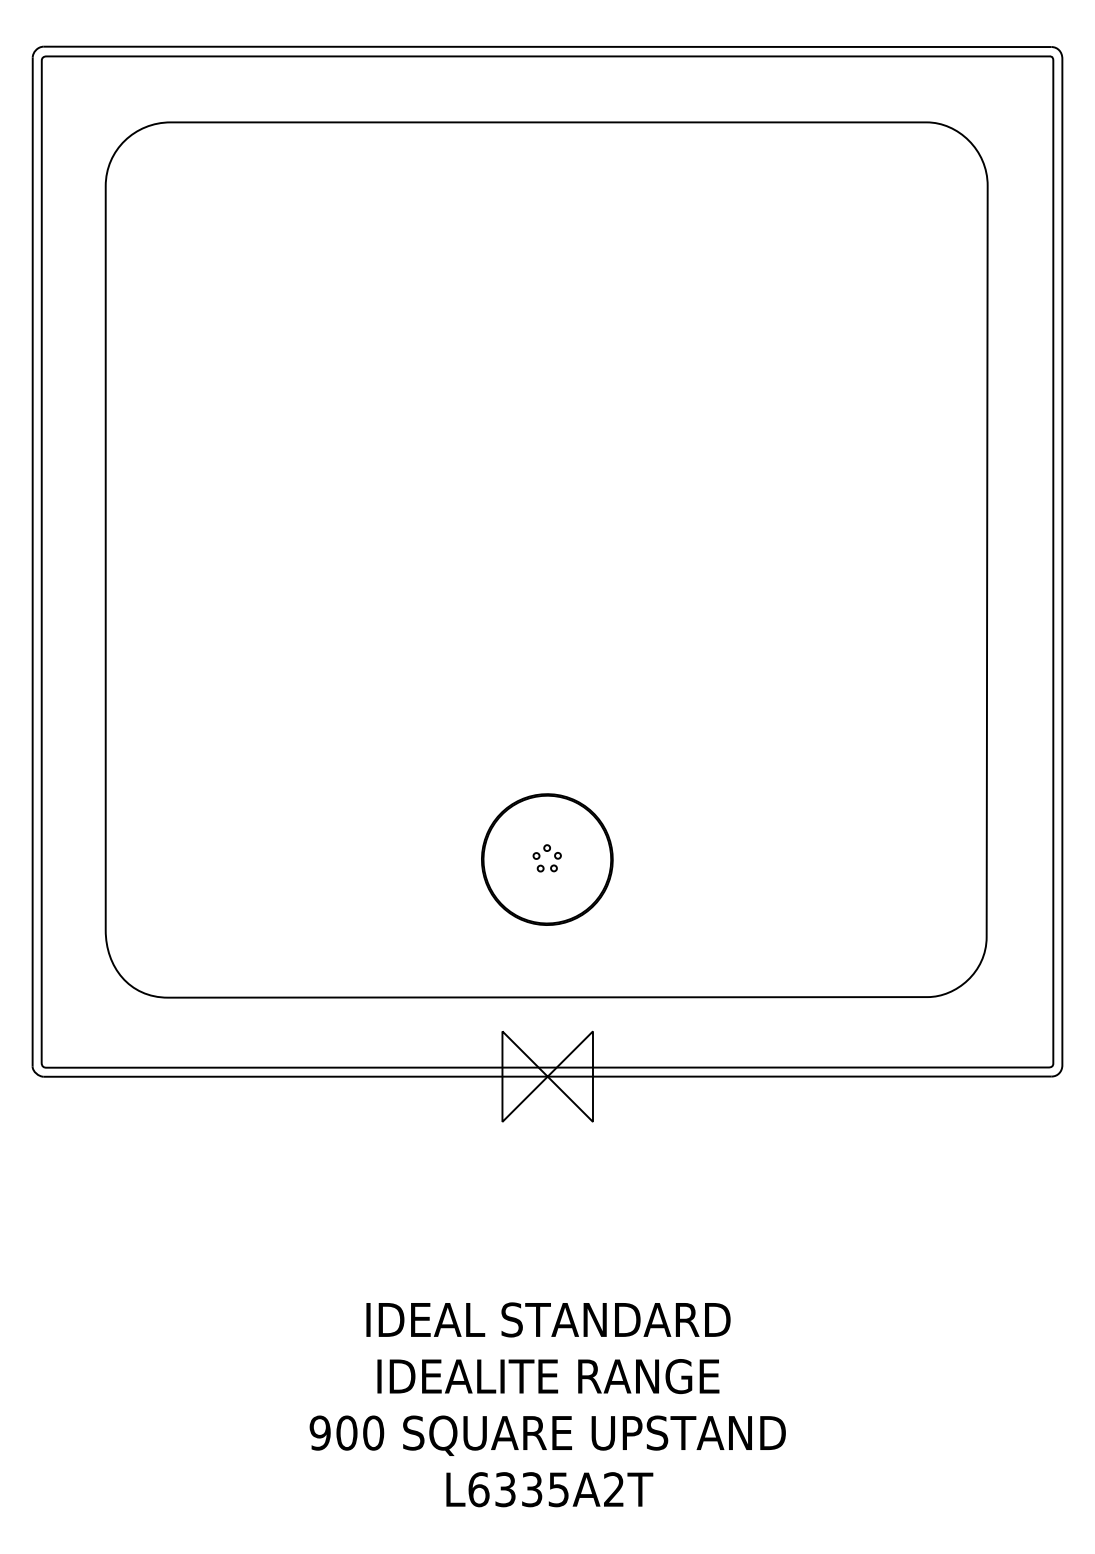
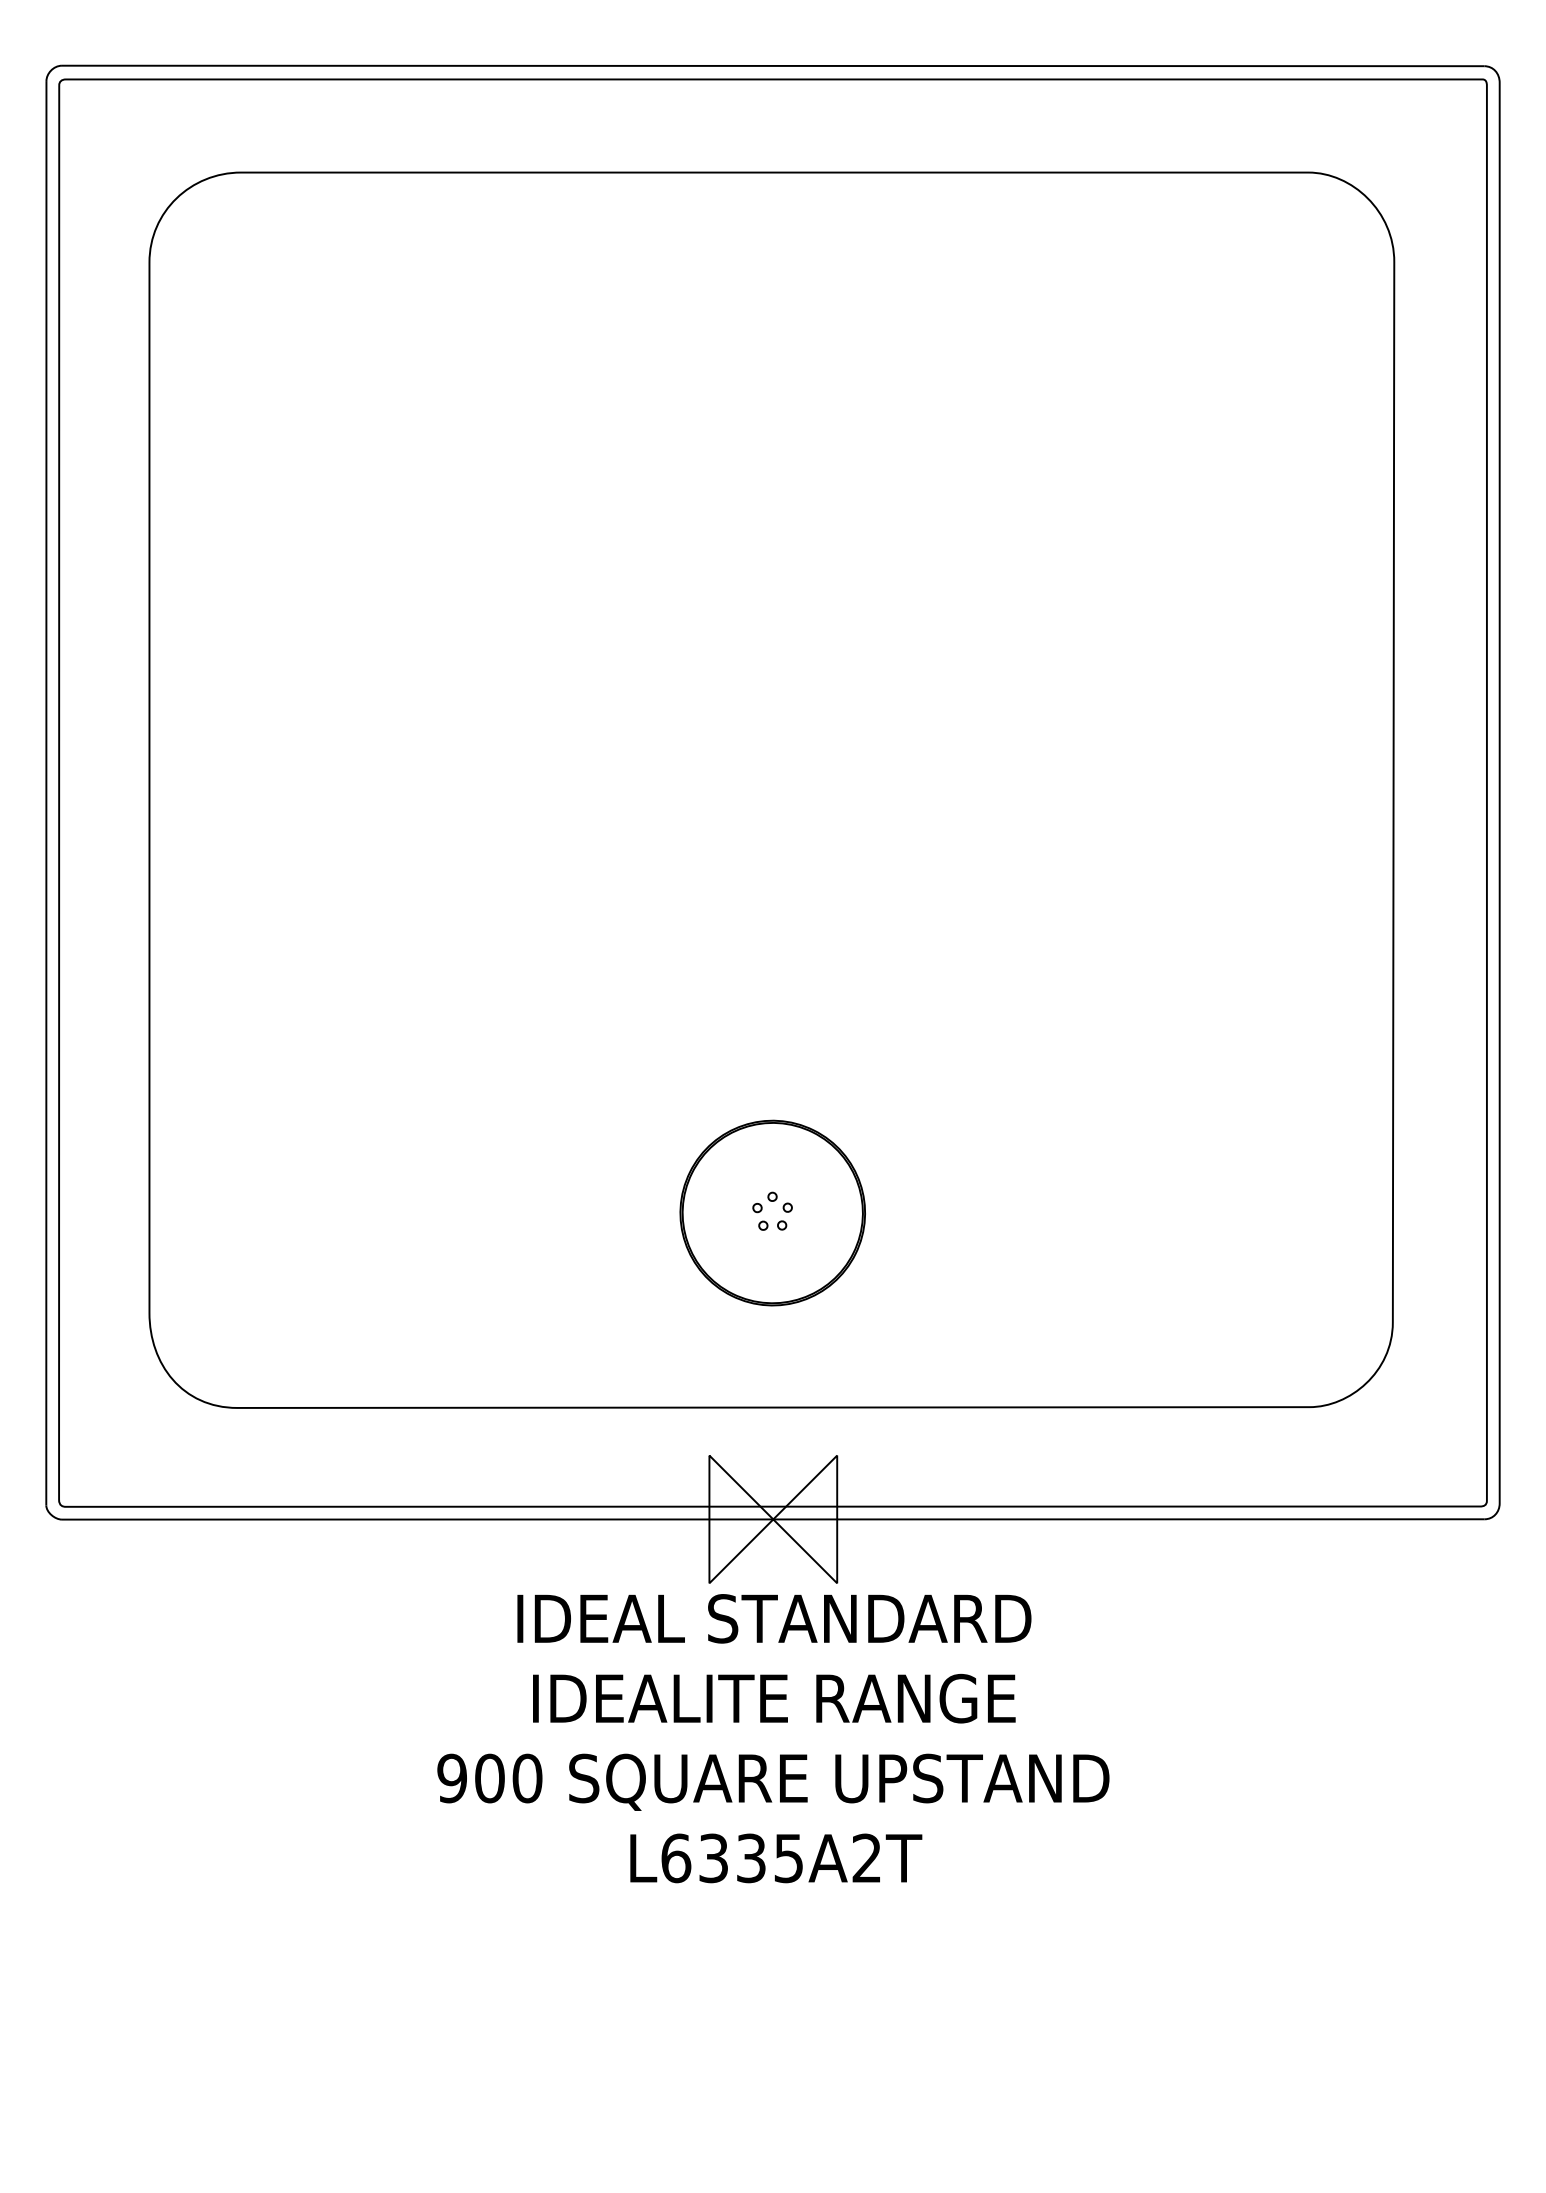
text: (547, 1404) -> (773, 1738), moved

